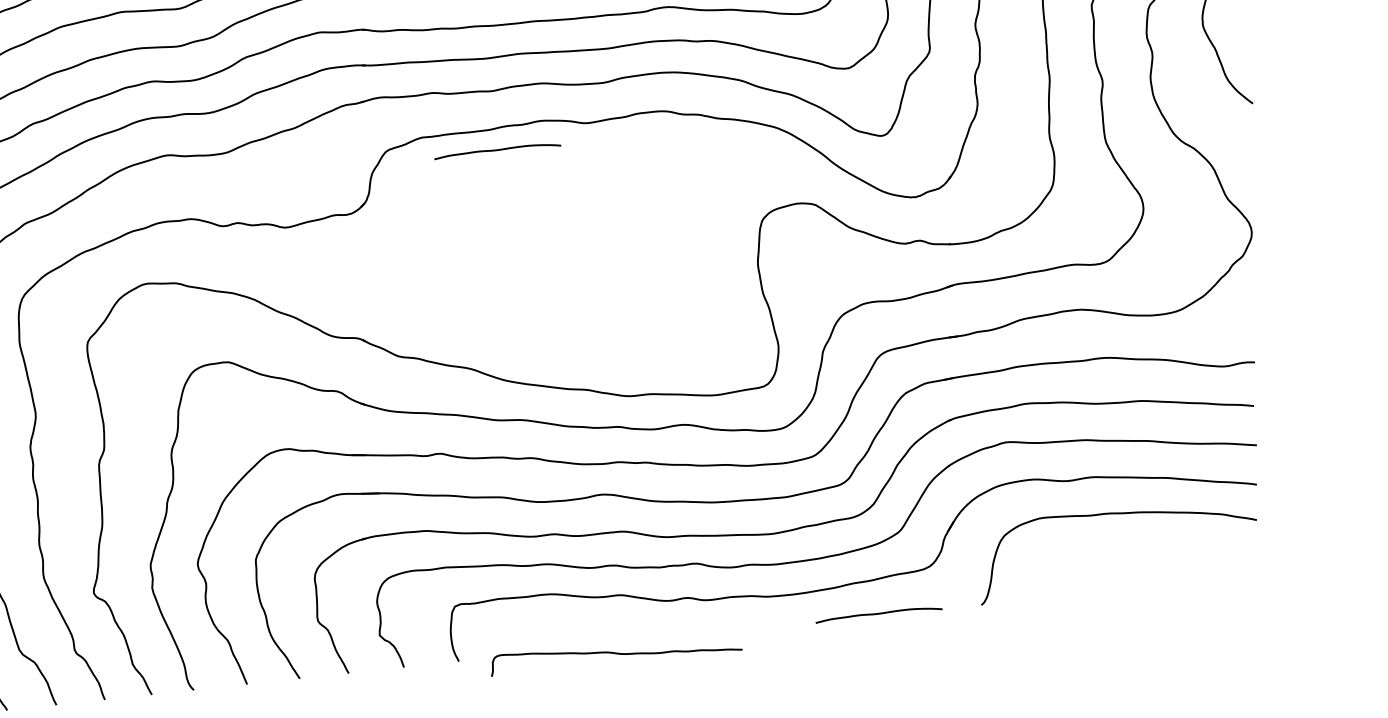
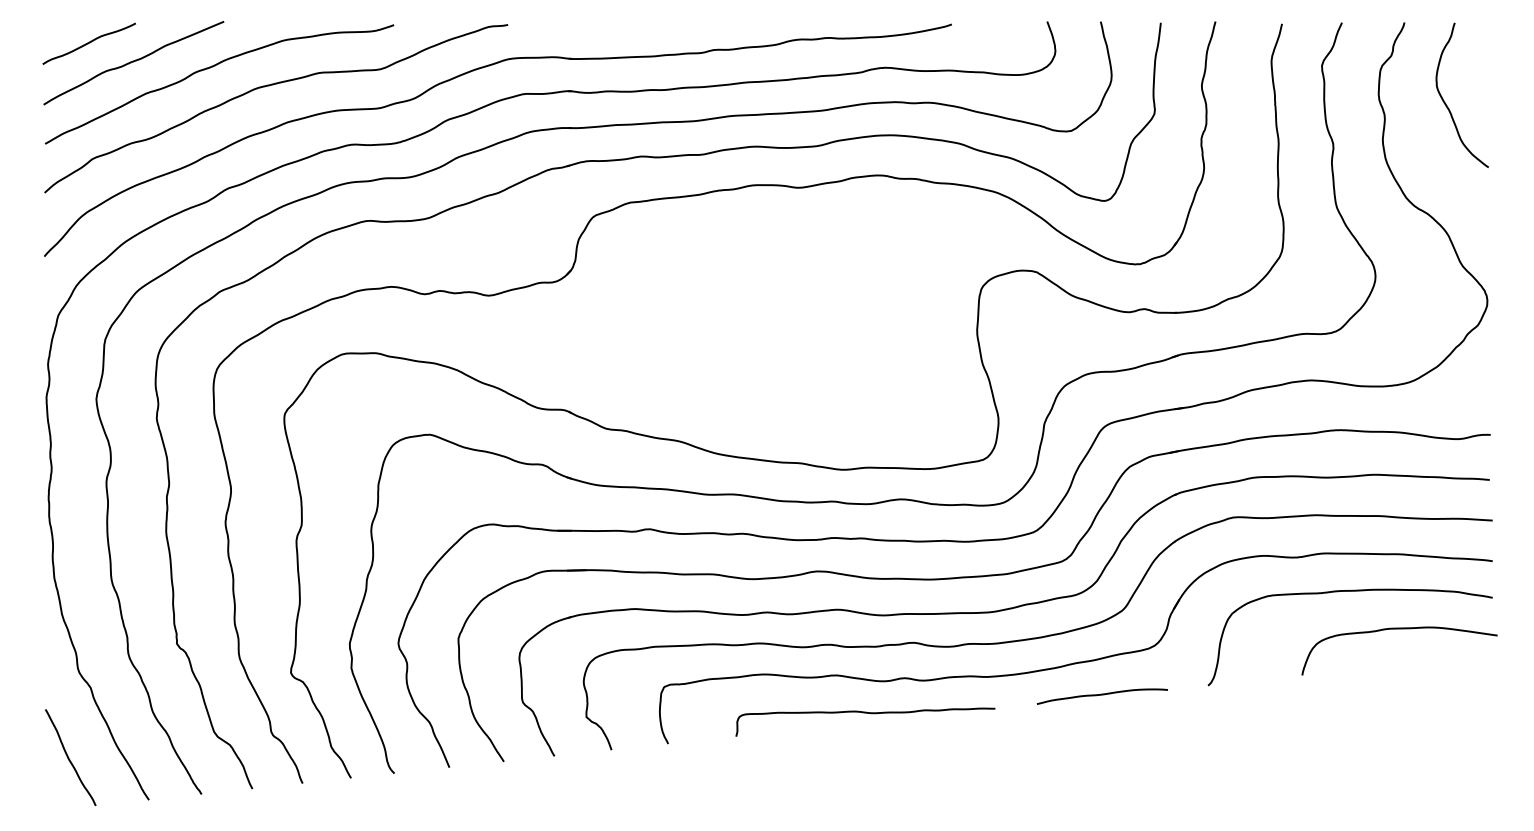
curve: (496, 151) -> (707, 216), removed
curve: (1166, 550) -> (1399, 629), added
curve: (616, 654) -> (865, 713), moved

